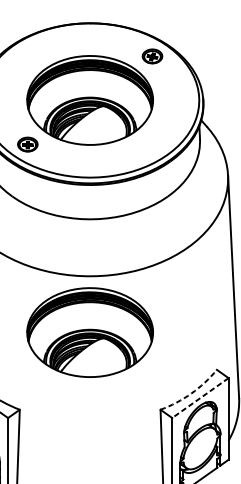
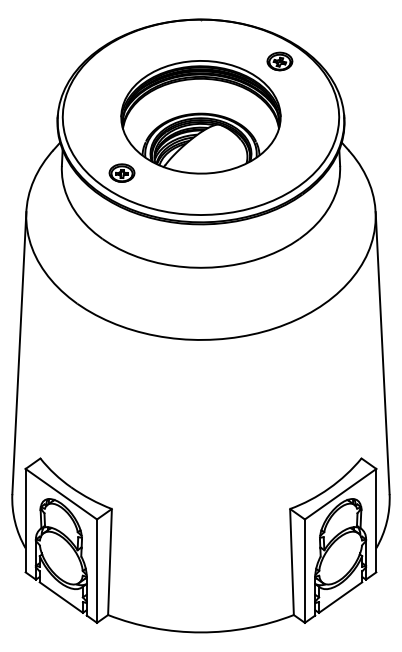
part: (89, 332) -> (200, 411), removed
arc: (191, 393) -> (329, 488), dashed -> solid
line: (200, 398) -> (340, 494), dashed -> solid

